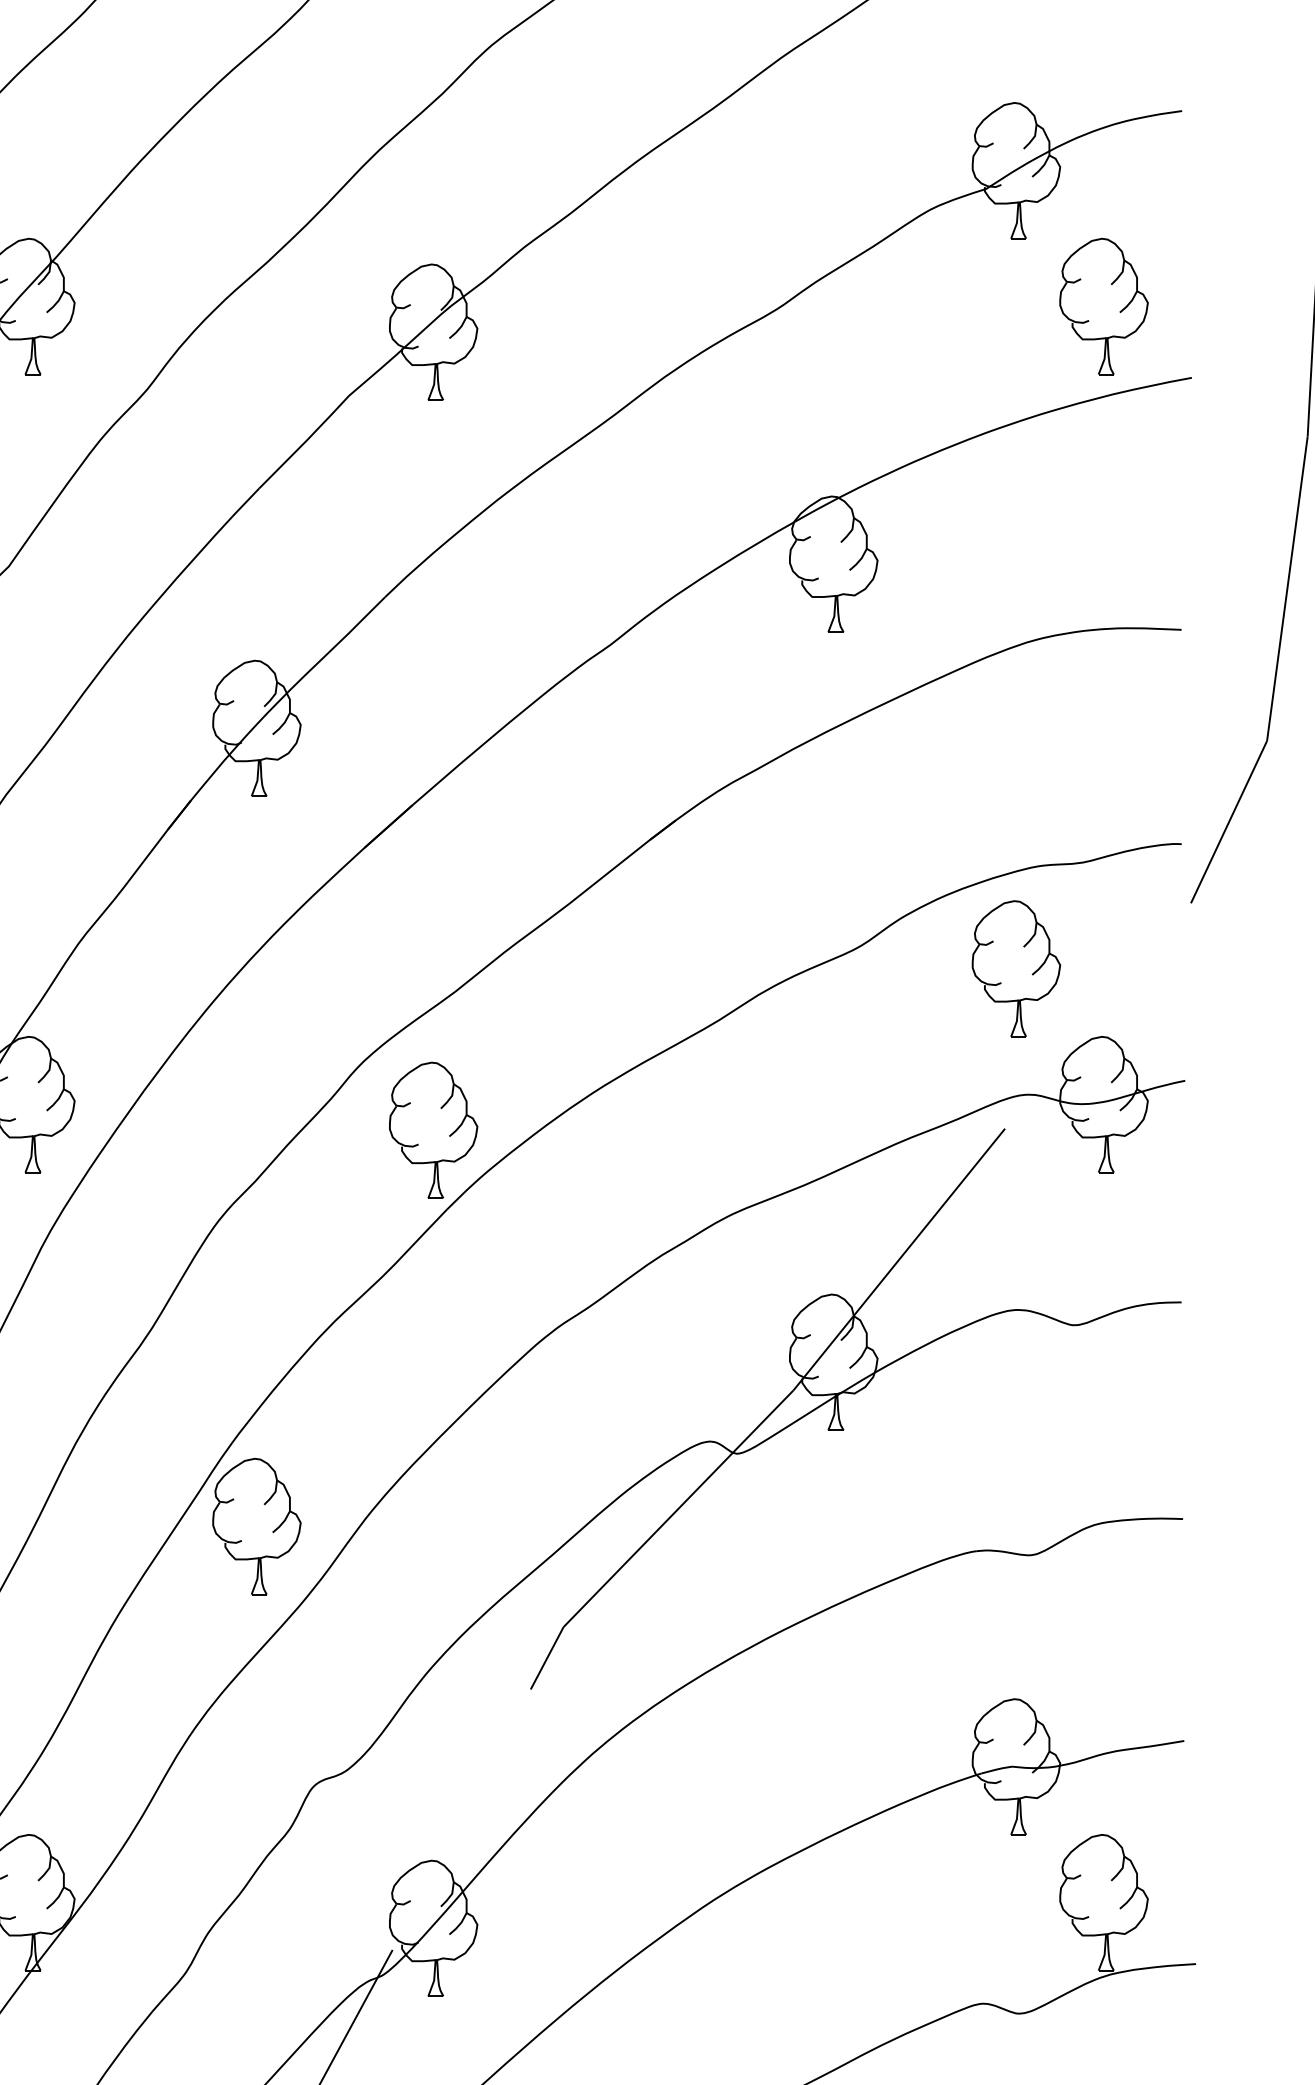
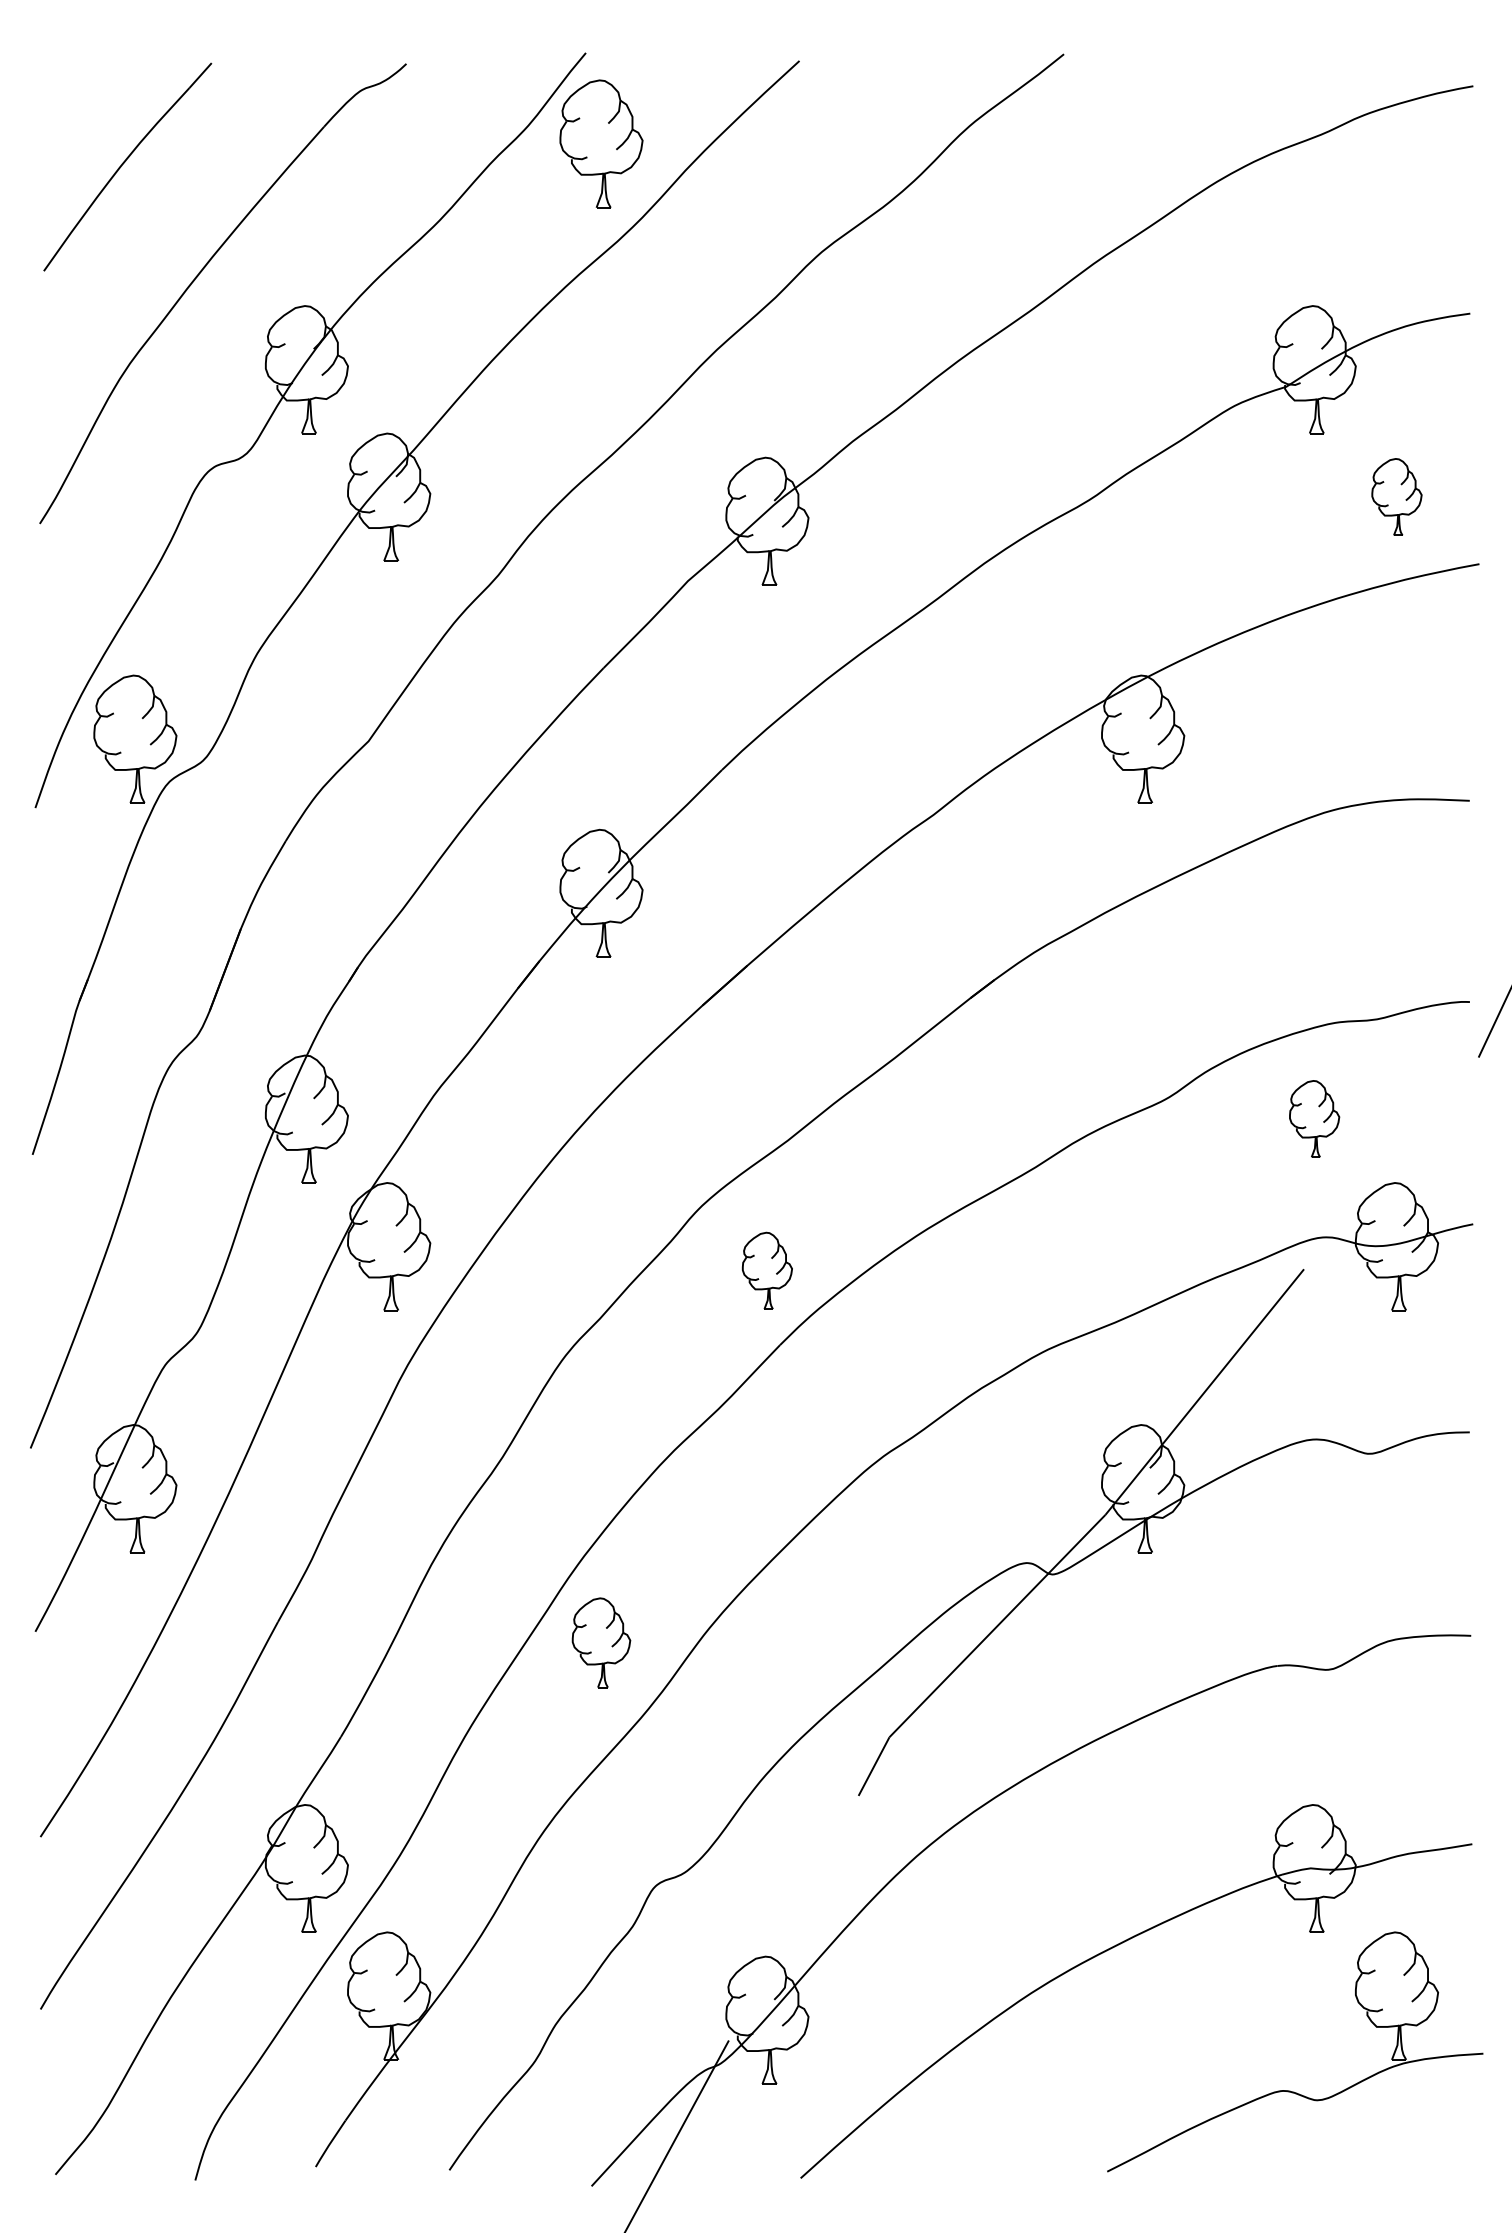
part: (1103, 305) -> (1396, 496), size x0.6
part: (1016, 968) -> (1314, 1118), size x0.6
part: (433, 1130) -> (767, 1270), size x0.6
part: (256, 1526) -> (601, 1642), size x0.7

